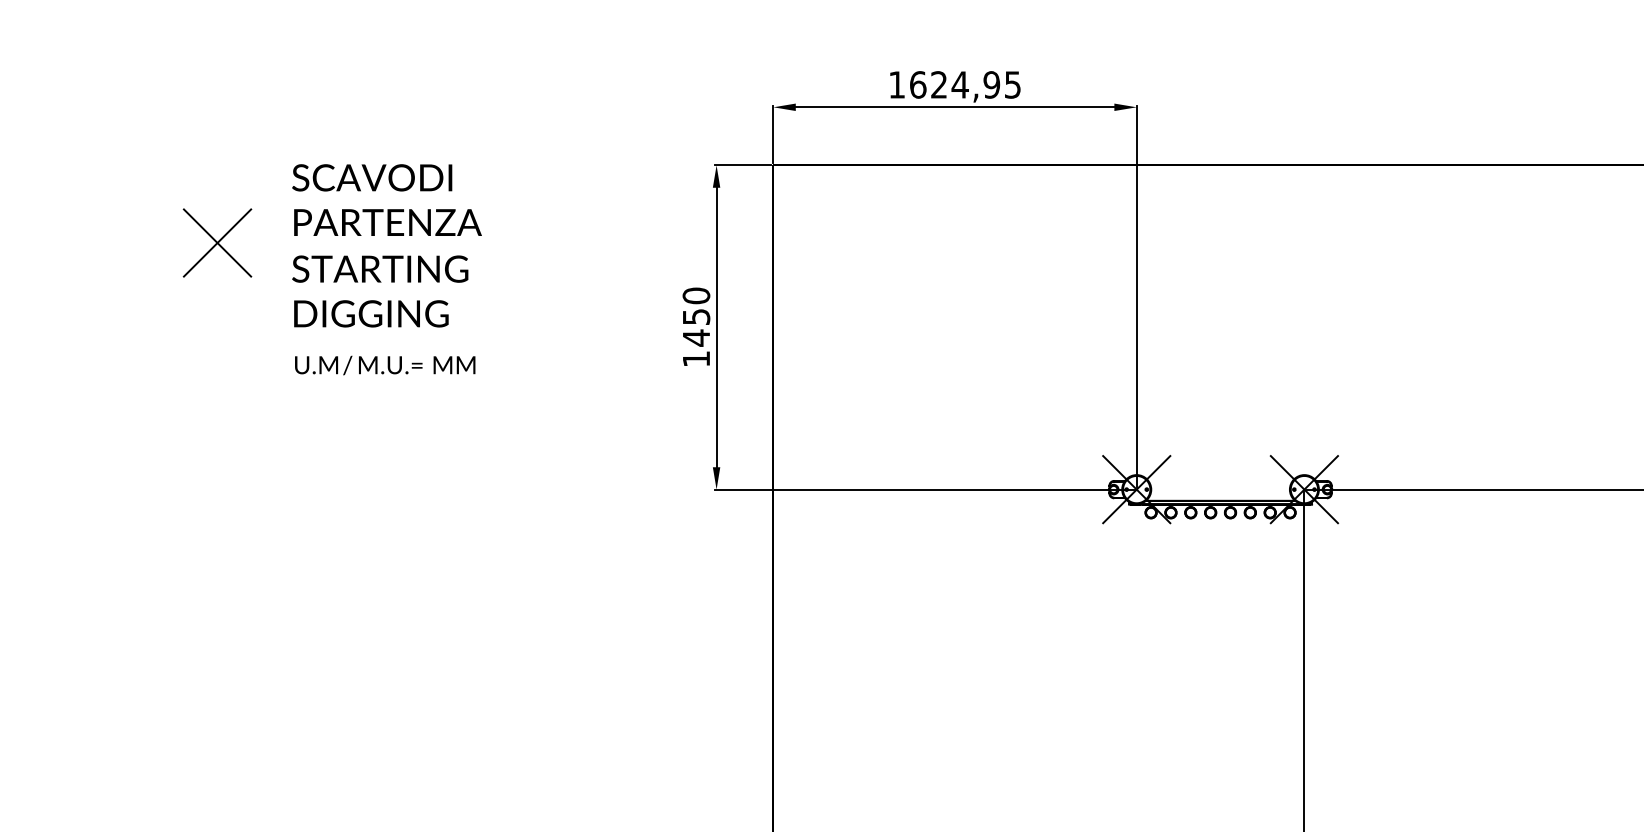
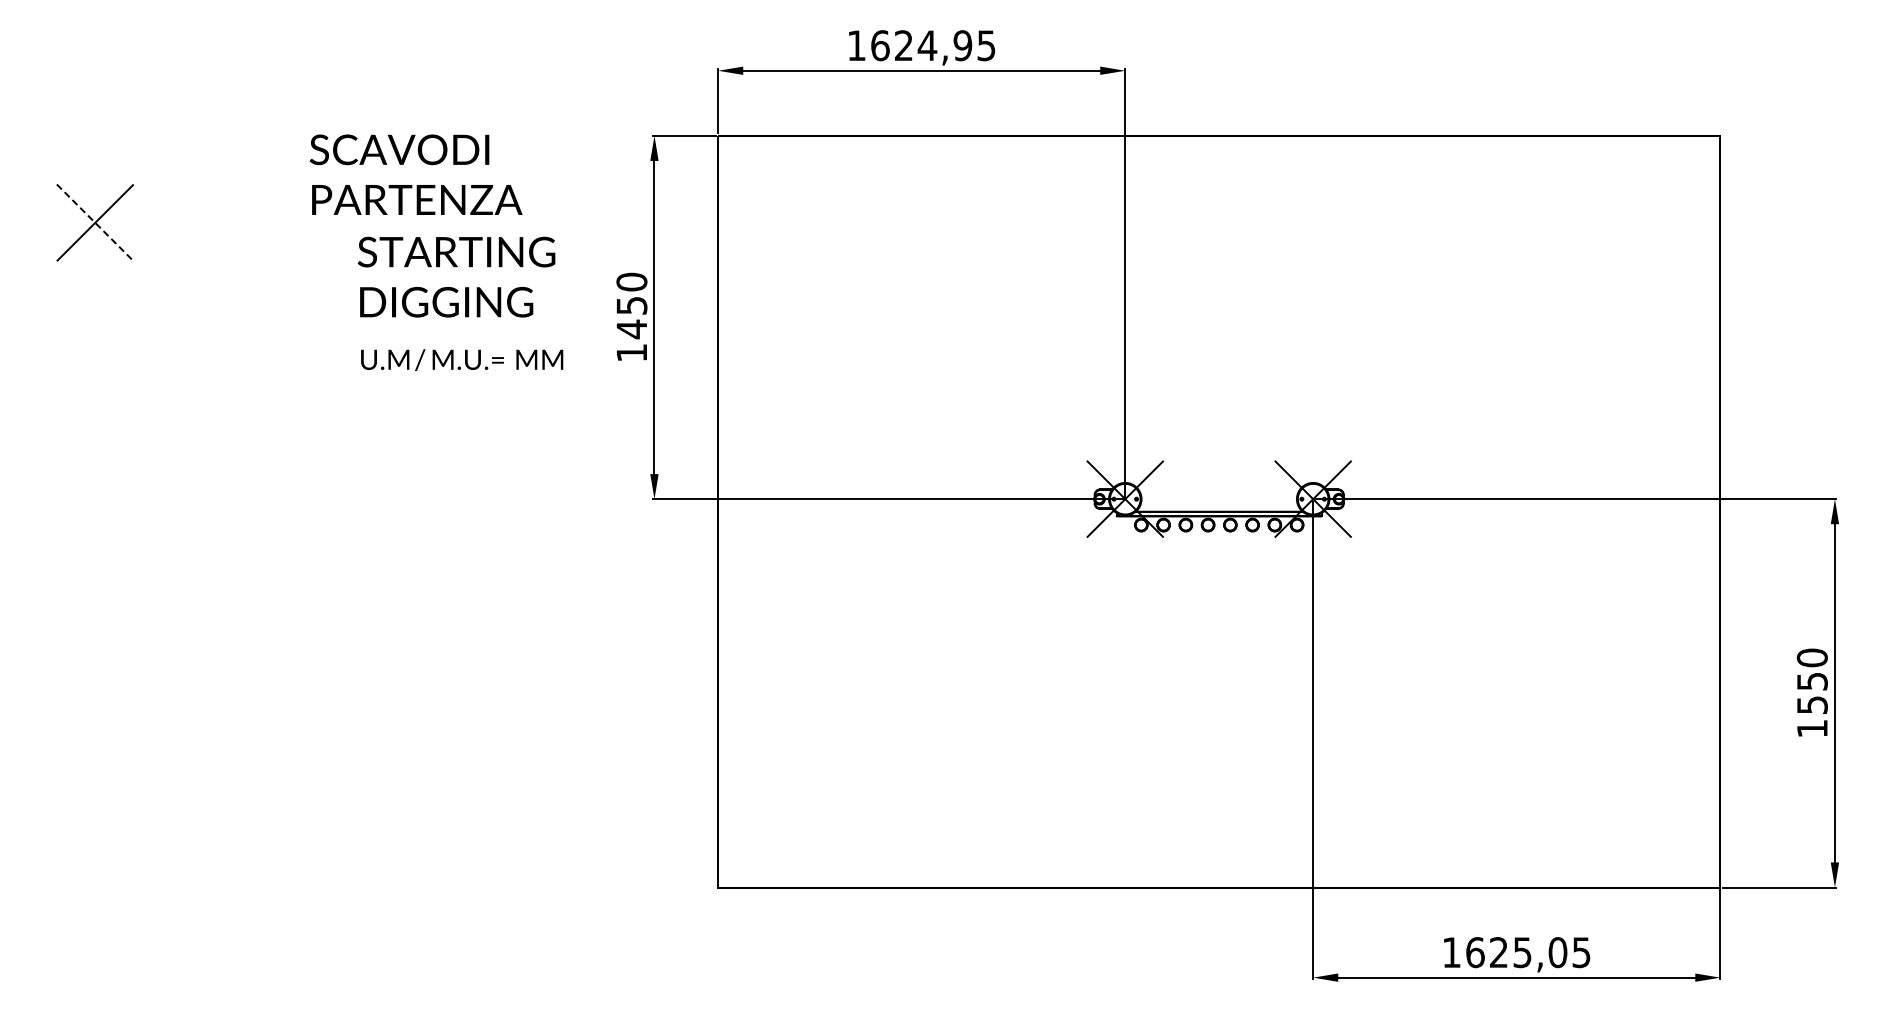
text: (386, 199) -> (415, 174), moved
line: (217, 243) -> (95, 223), solid -> dashed
text: (380, 290) -> (456, 276), moved
text: (385, 364) -> (462, 359), moved

